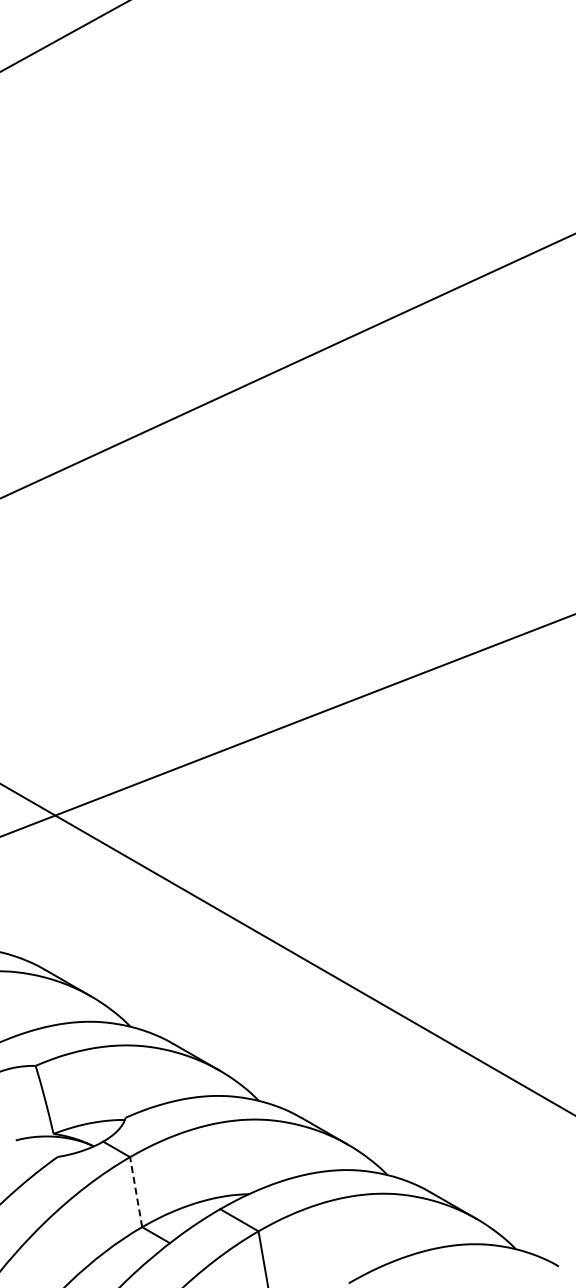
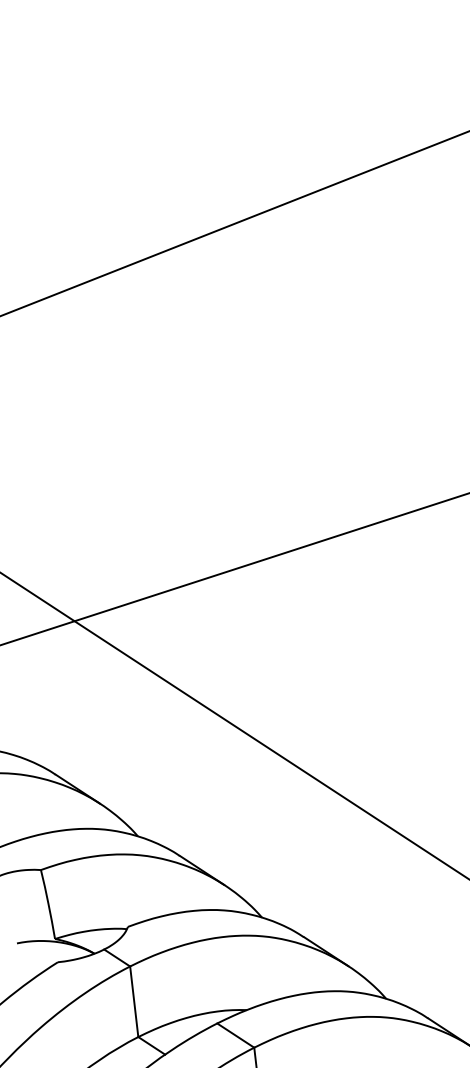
line: (136, 1192) -> (134, 1002), dashed -> solid

